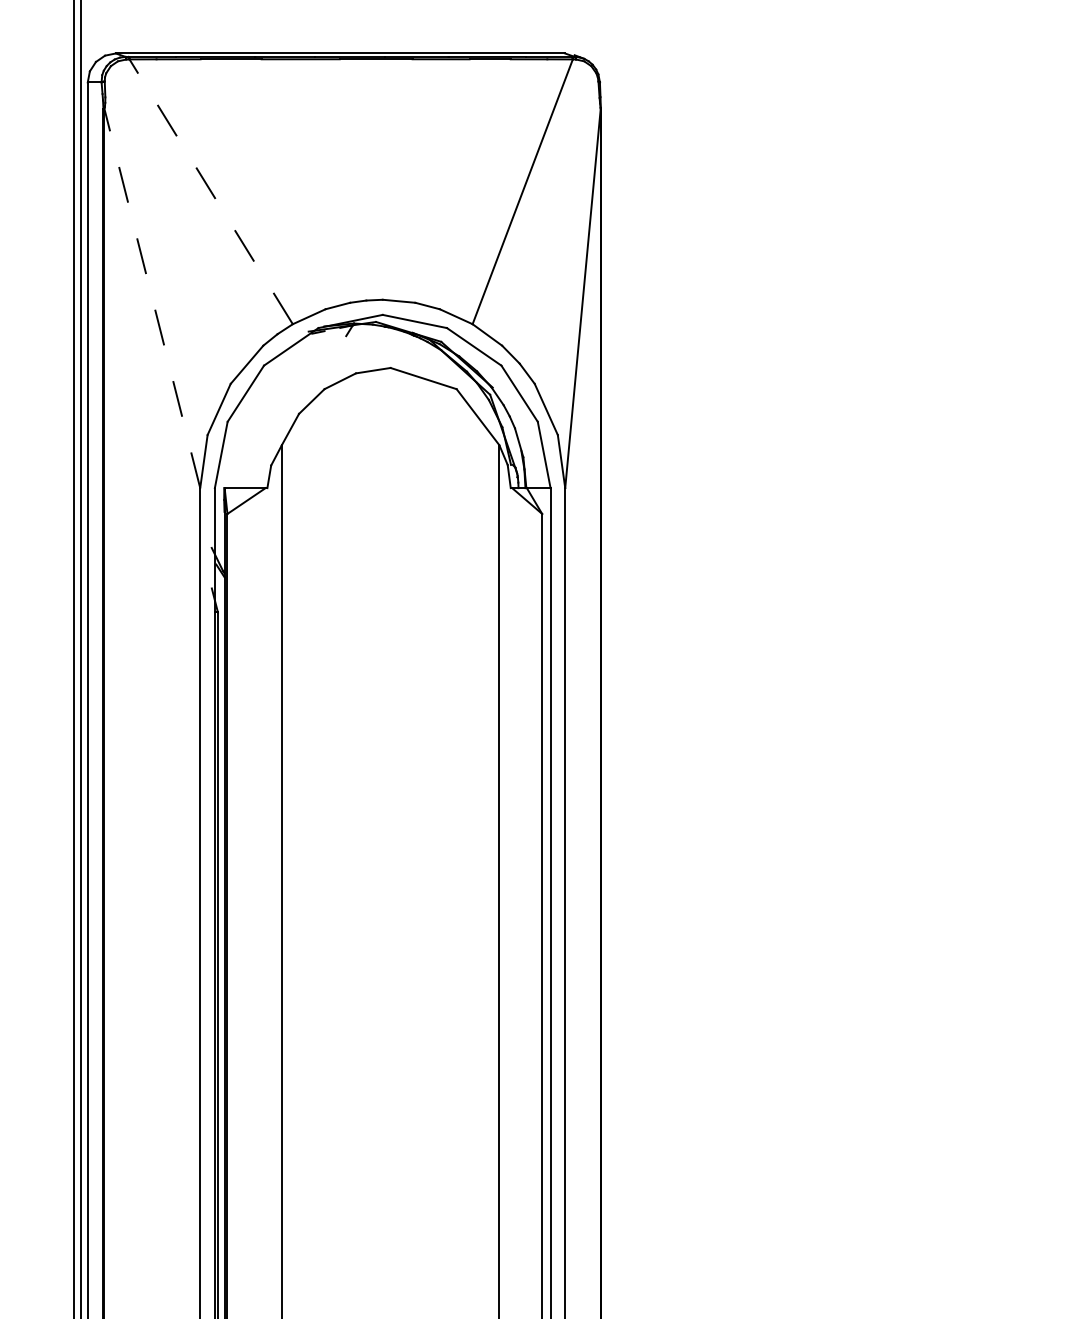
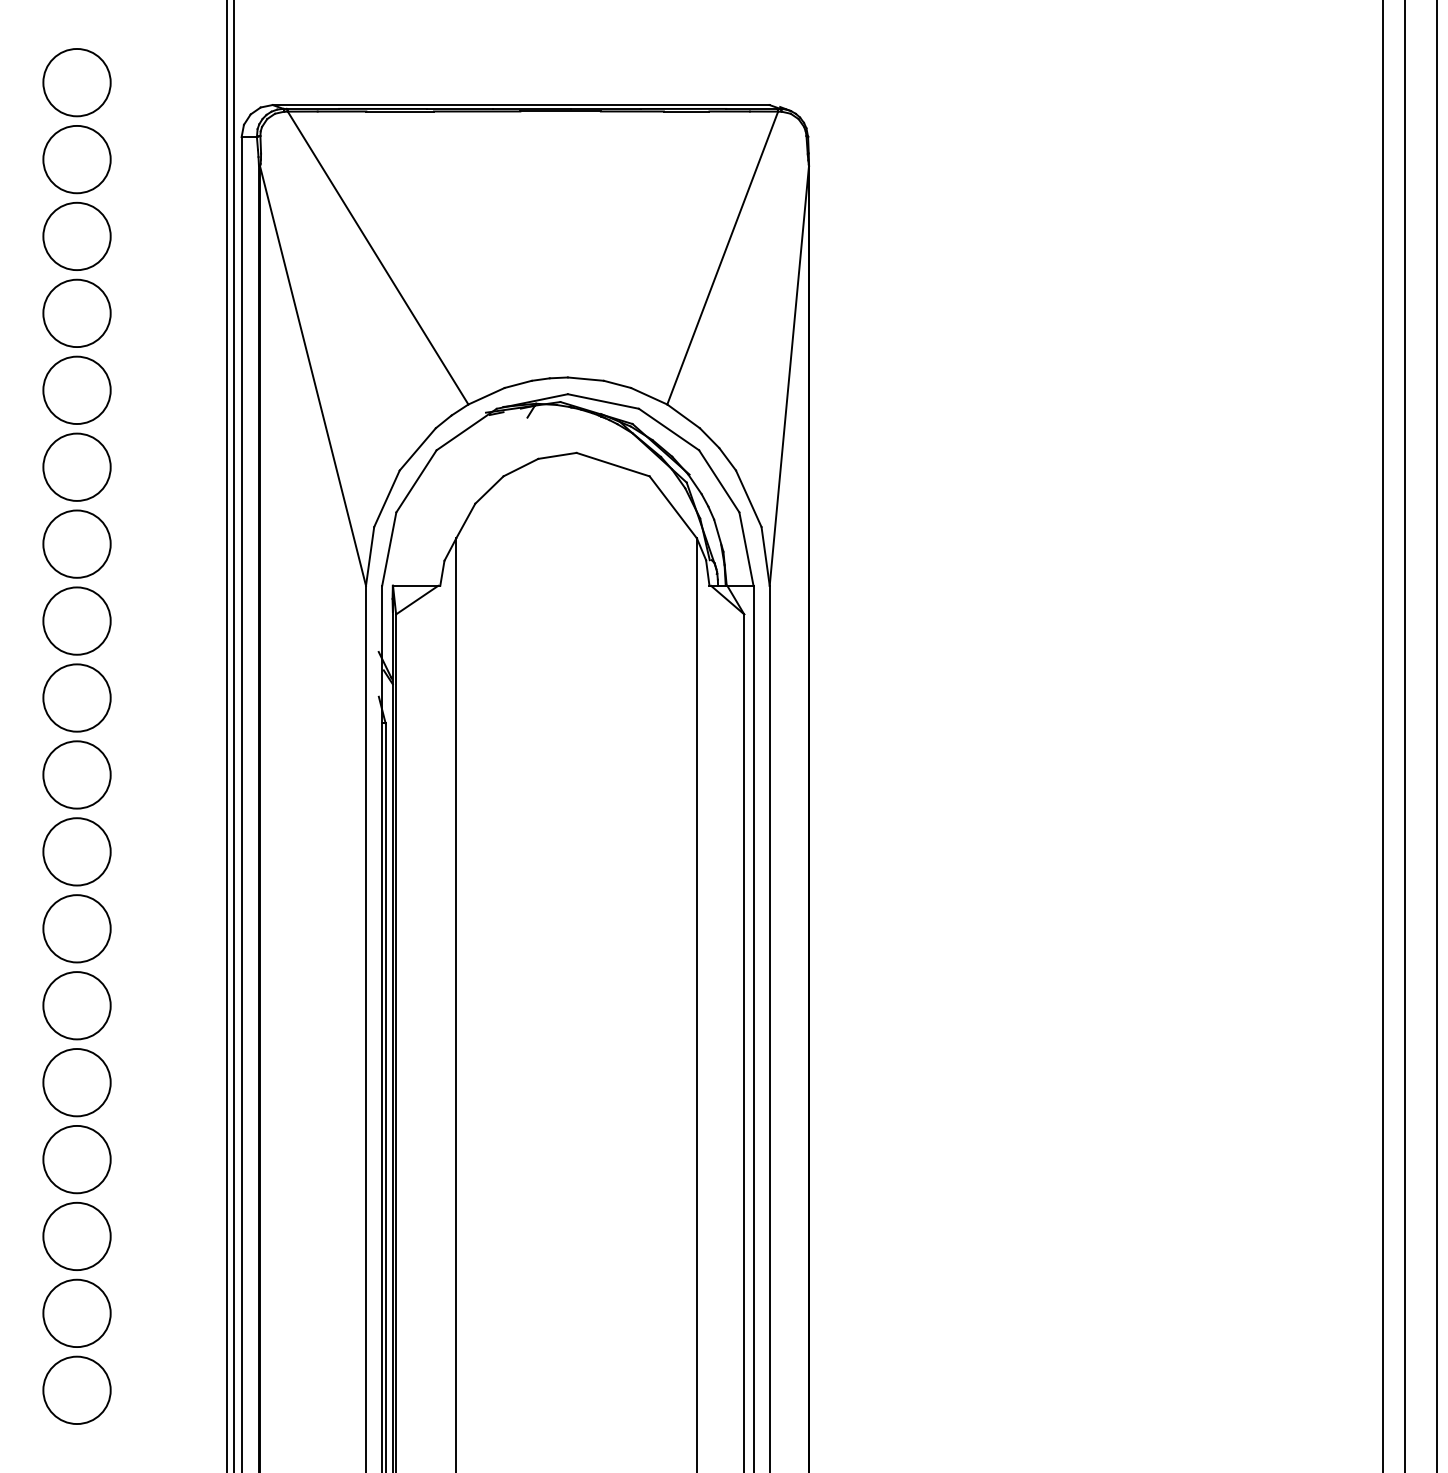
line: (210, 191) -> (377, 257), dashed -> solid
line: (151, 297) -> (312, 375), dashed -> solid

